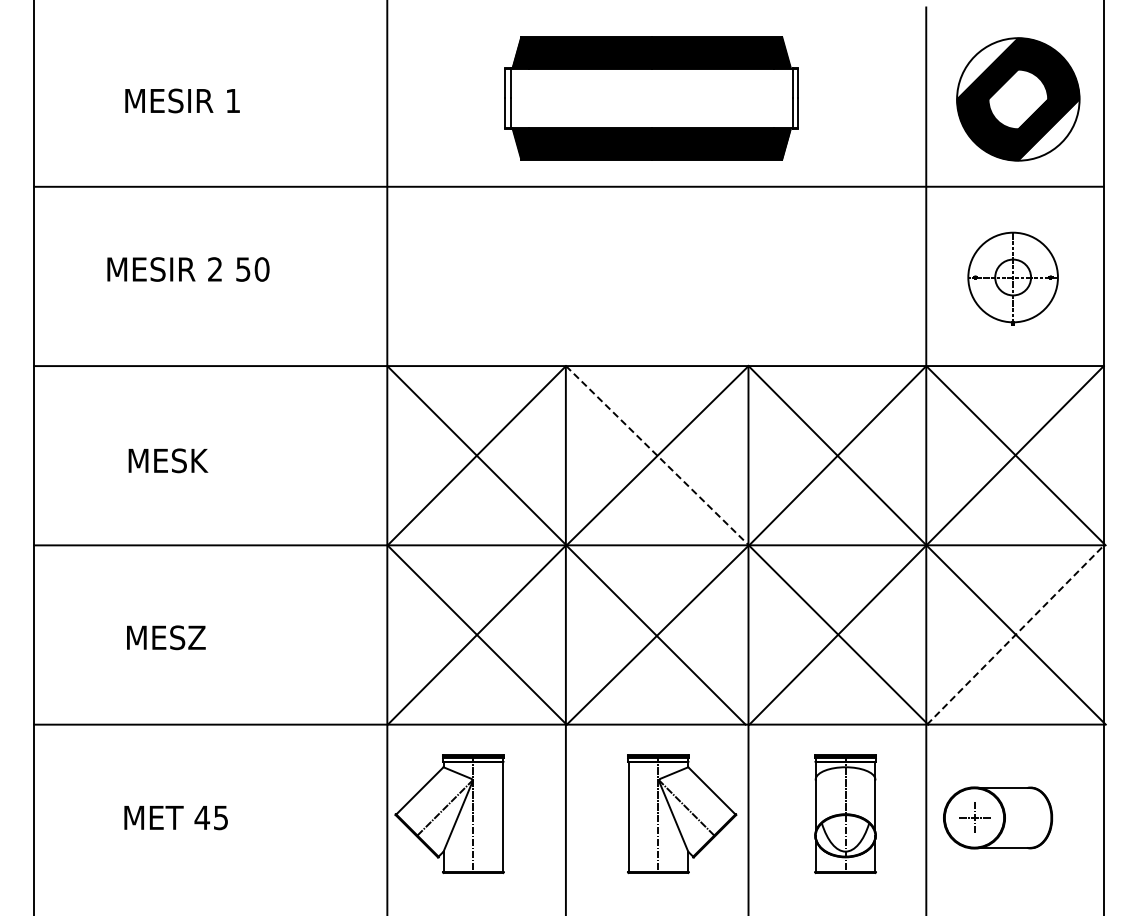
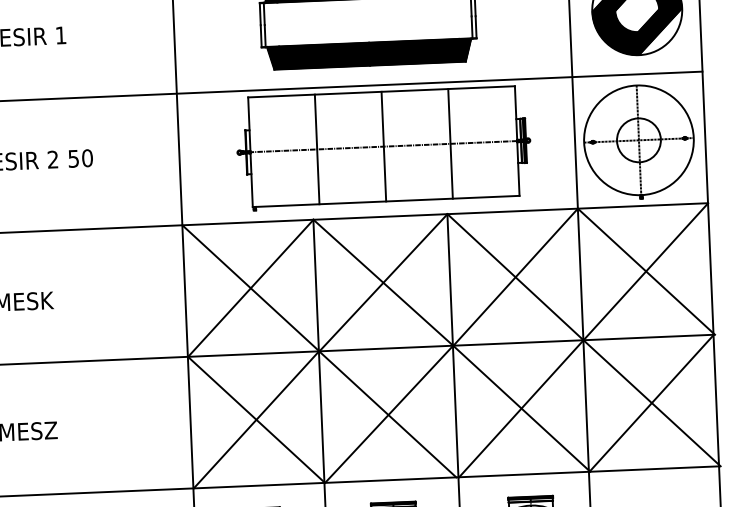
part: (665, 272) -> (383, 148), added
part: (1012, 278) -> (638, 141), size x1.67
line: (657, 456) -> (383, 283), dashed -> solid
line: (1015, 634) -> (651, 402), dashed -> solid

